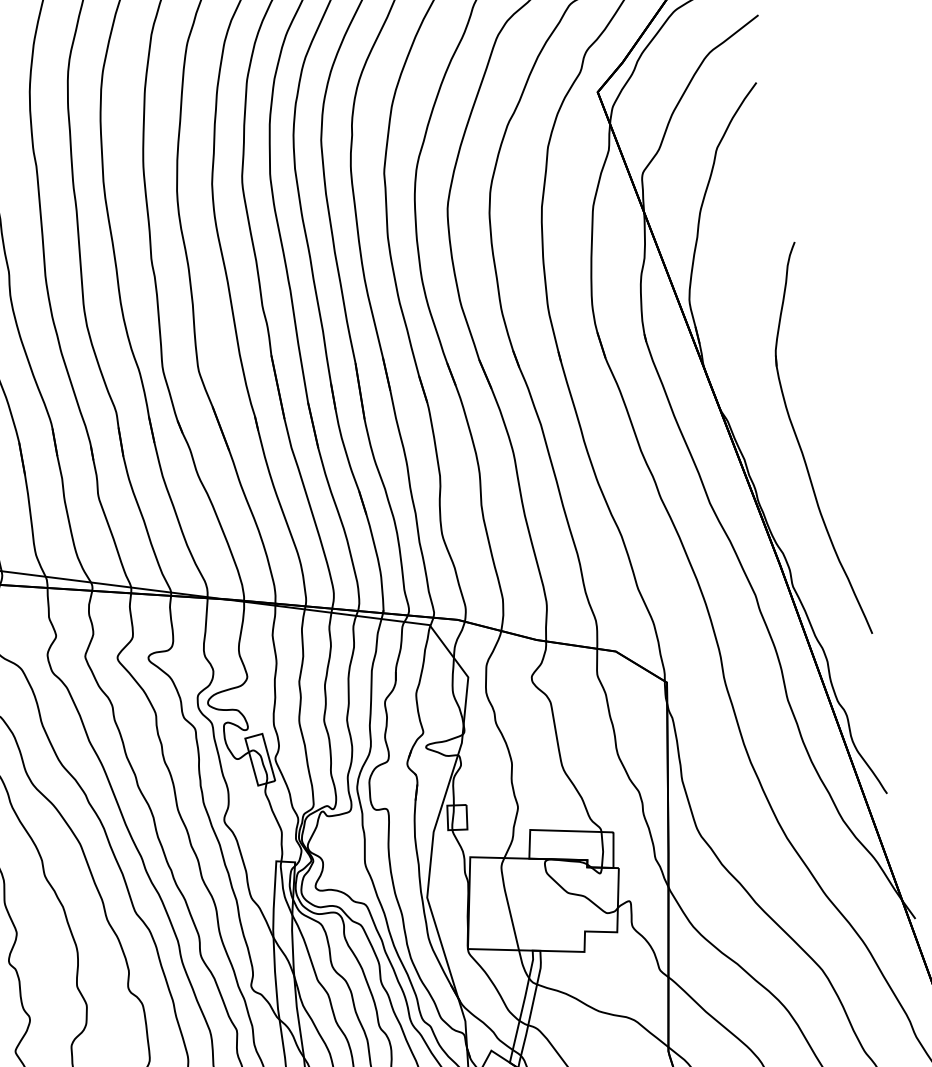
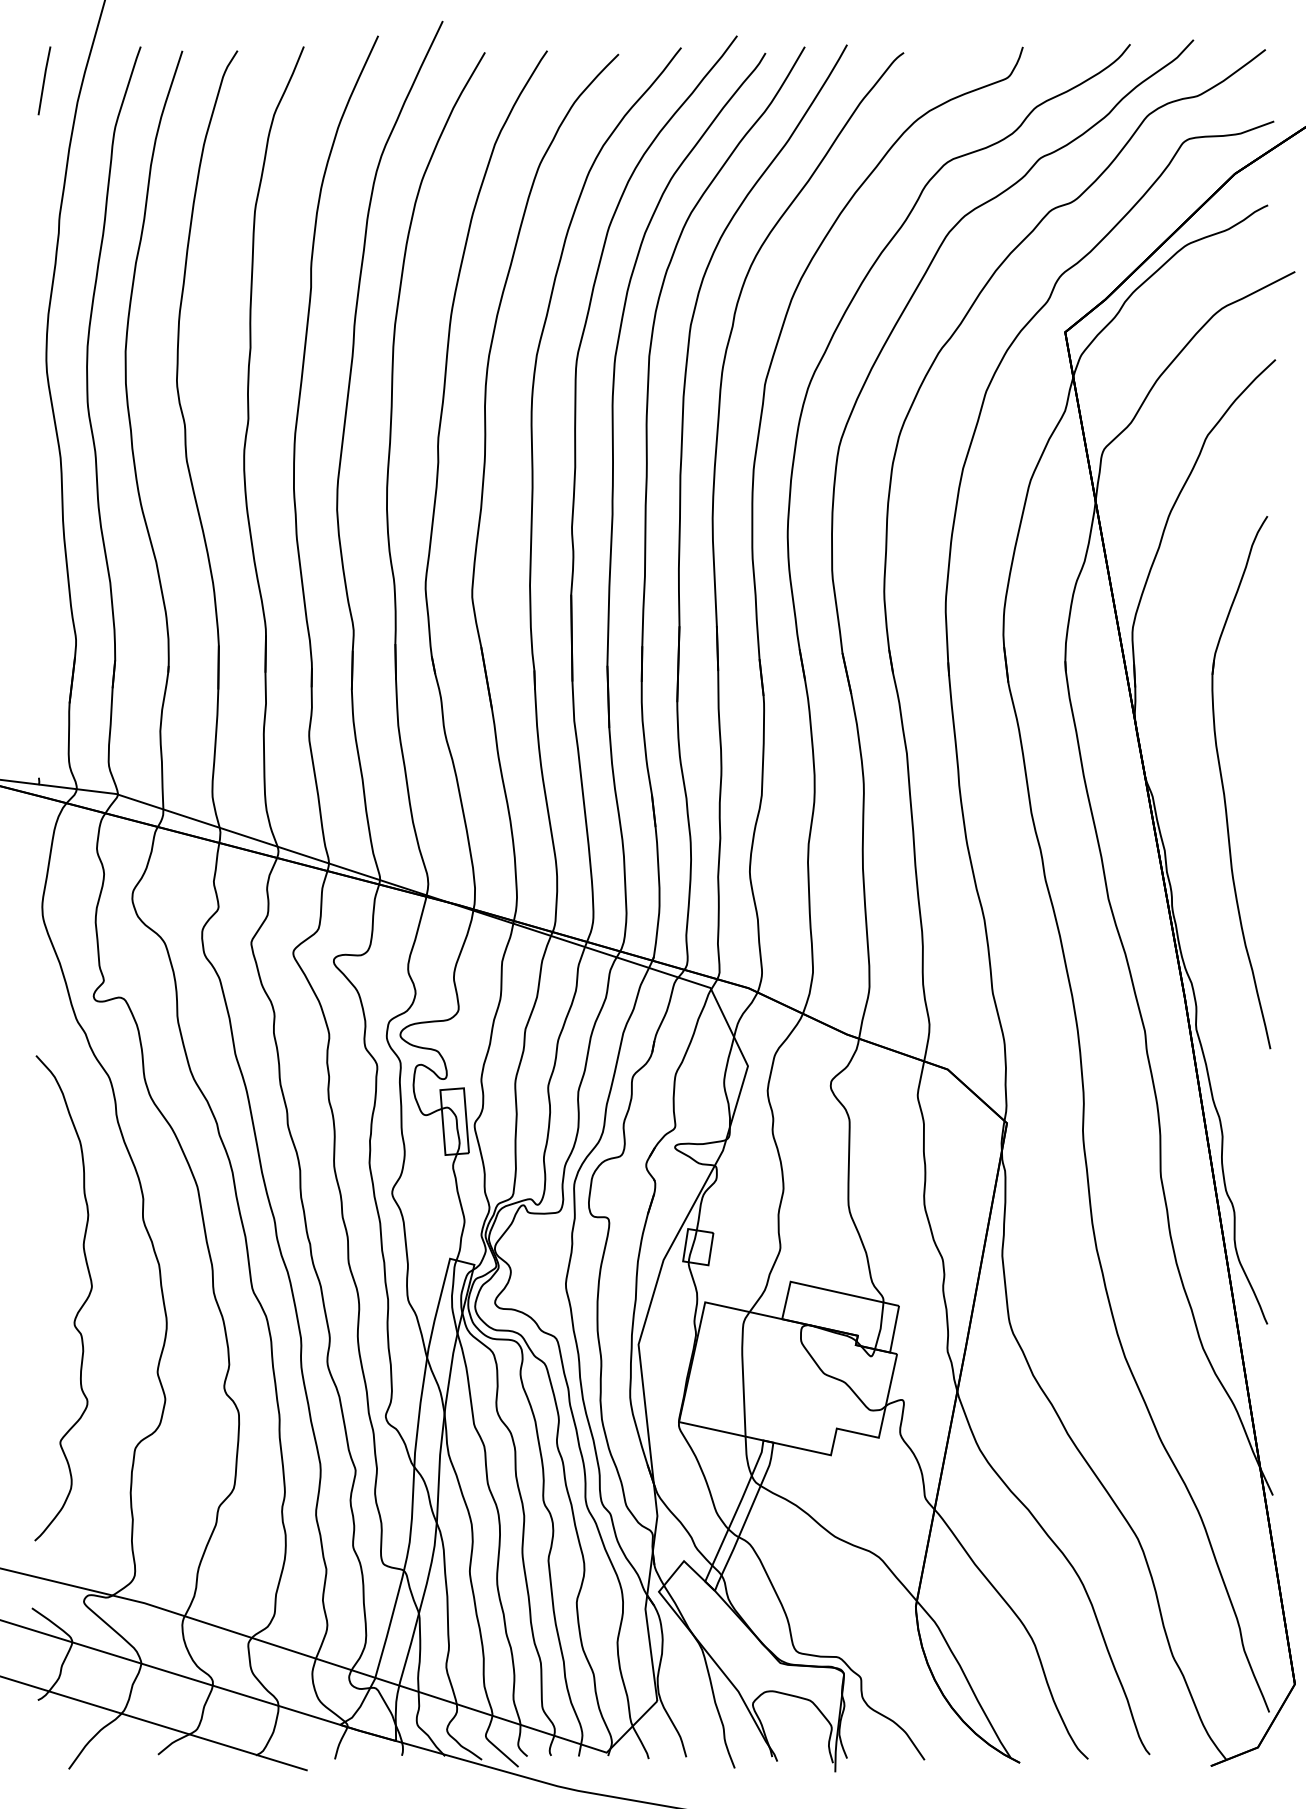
part: (800, 444) -> (1223, 782), moved

